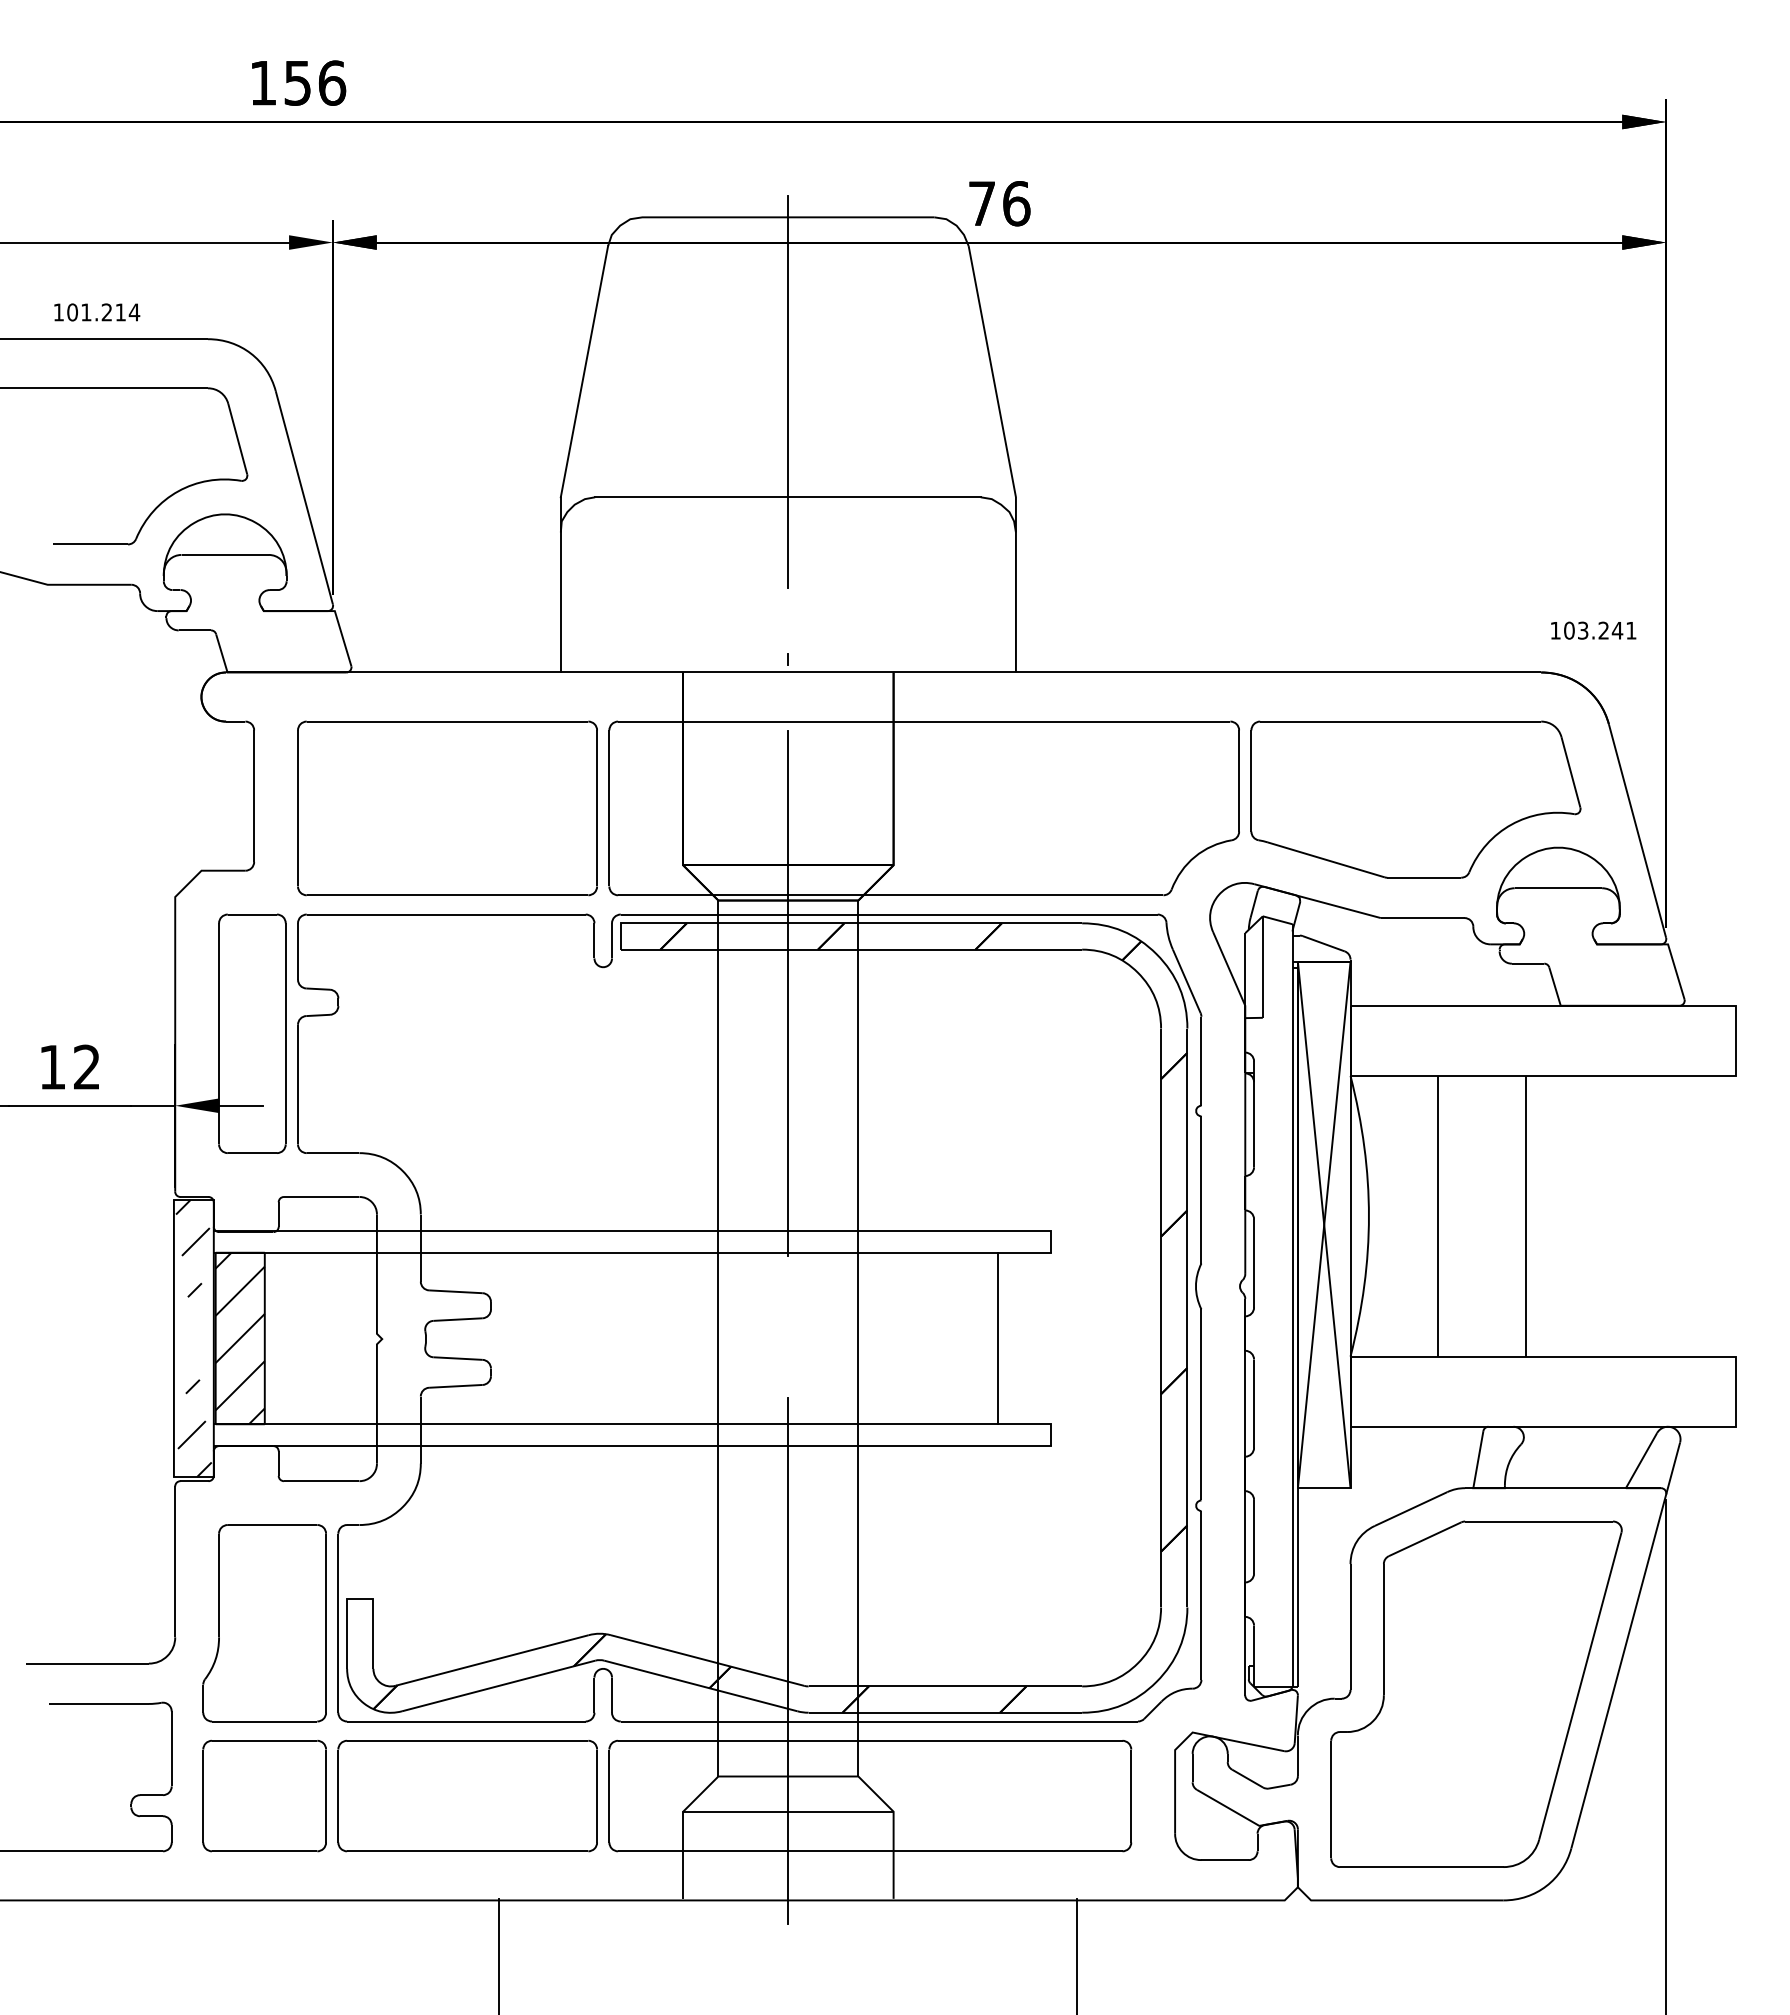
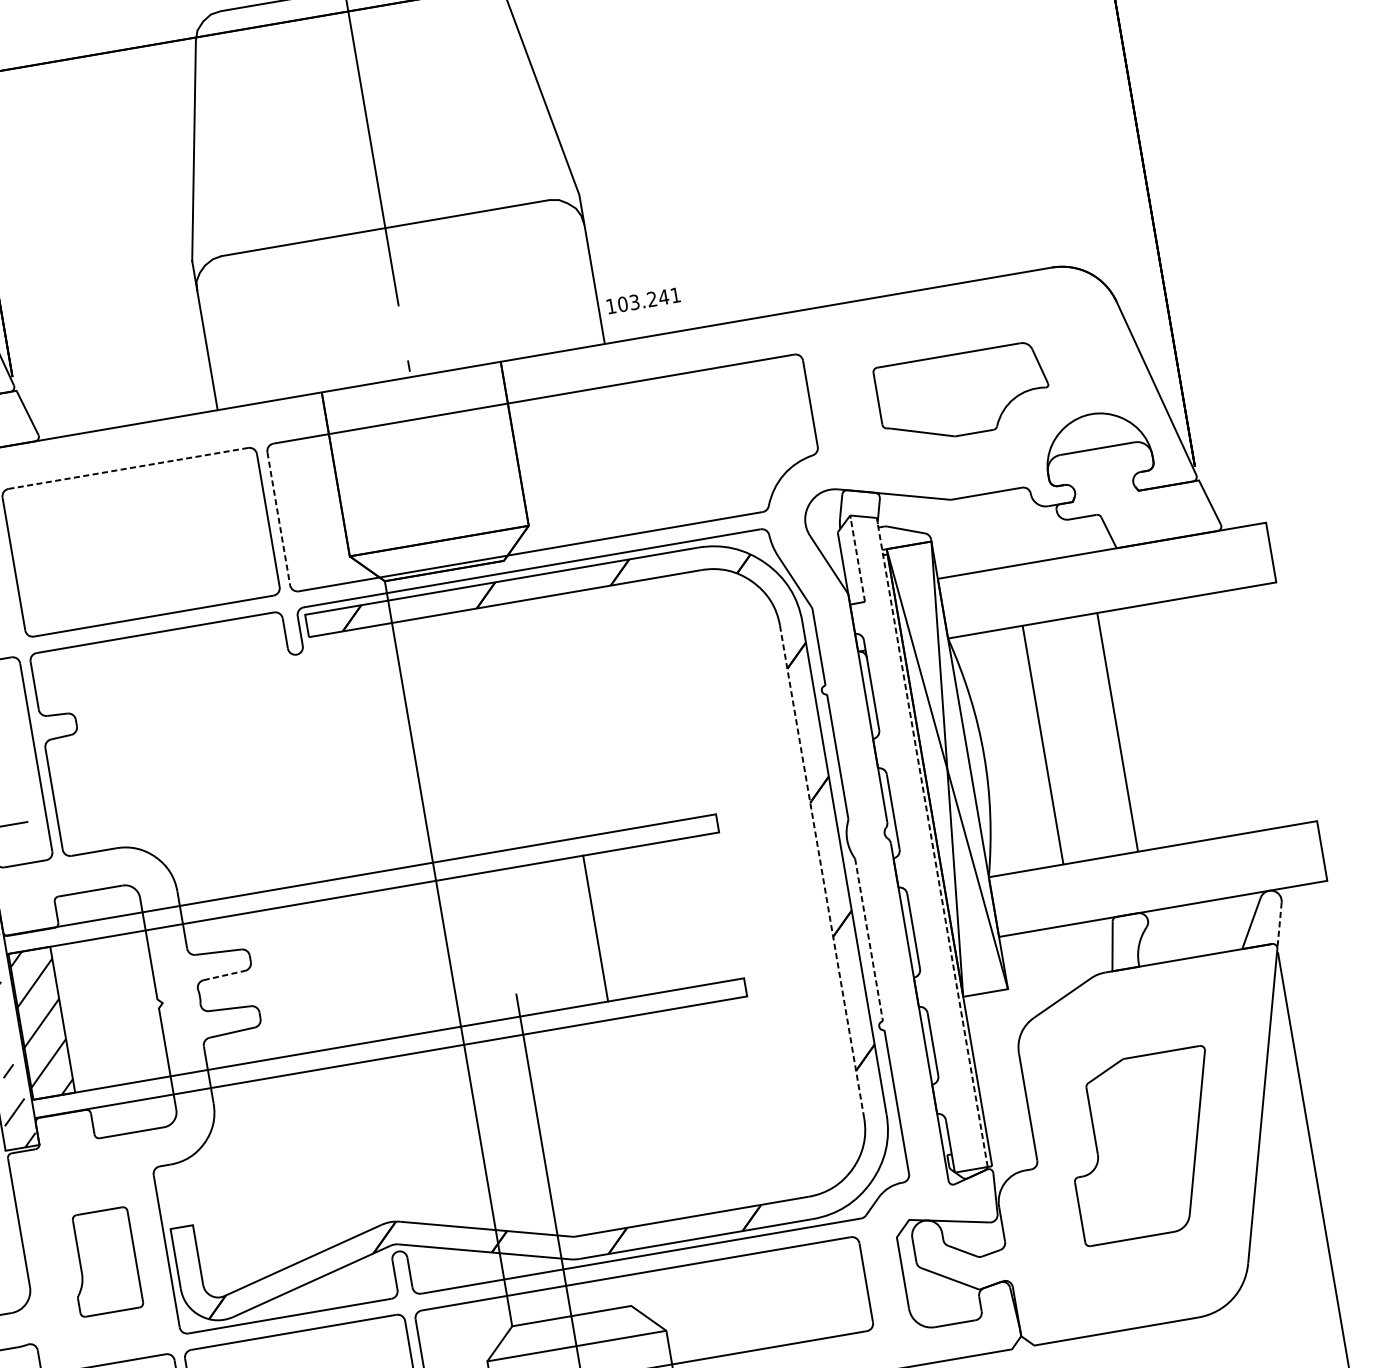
text: (1593, 630) -> (643, 300), moved
line: (447, 721) -> (128, 468), solid -> dashed
part: (1415, 799) -> (963, 393), size x0.6
line: (609, 808) -> (278, 518), solid -> dashed
line: (1262, 968) -> (857, 559), solid -> dashed
line: (787, 993) -> (457, 650), removed
line: (1292, 1305) -> (932, 842), solid -> dashed
line: (1161, 1317) -> (822, 871), solid -> dashed
line: (458, 1319) -> (224, 975), solid -> dashed
line: (858, 1338) -> (567, 933), removed
line: (998, 1338) -> (595, 928), moved
line: (1201, 1404) -> (869, 939), solid -> dashed
line: (1672, 1469) -> (1279, 926), solid -> dashed
part: (264, 1623) -> (103, 1262), size x0.6
part: (1476, 1693) -> (1144, 1145), size x0.6

